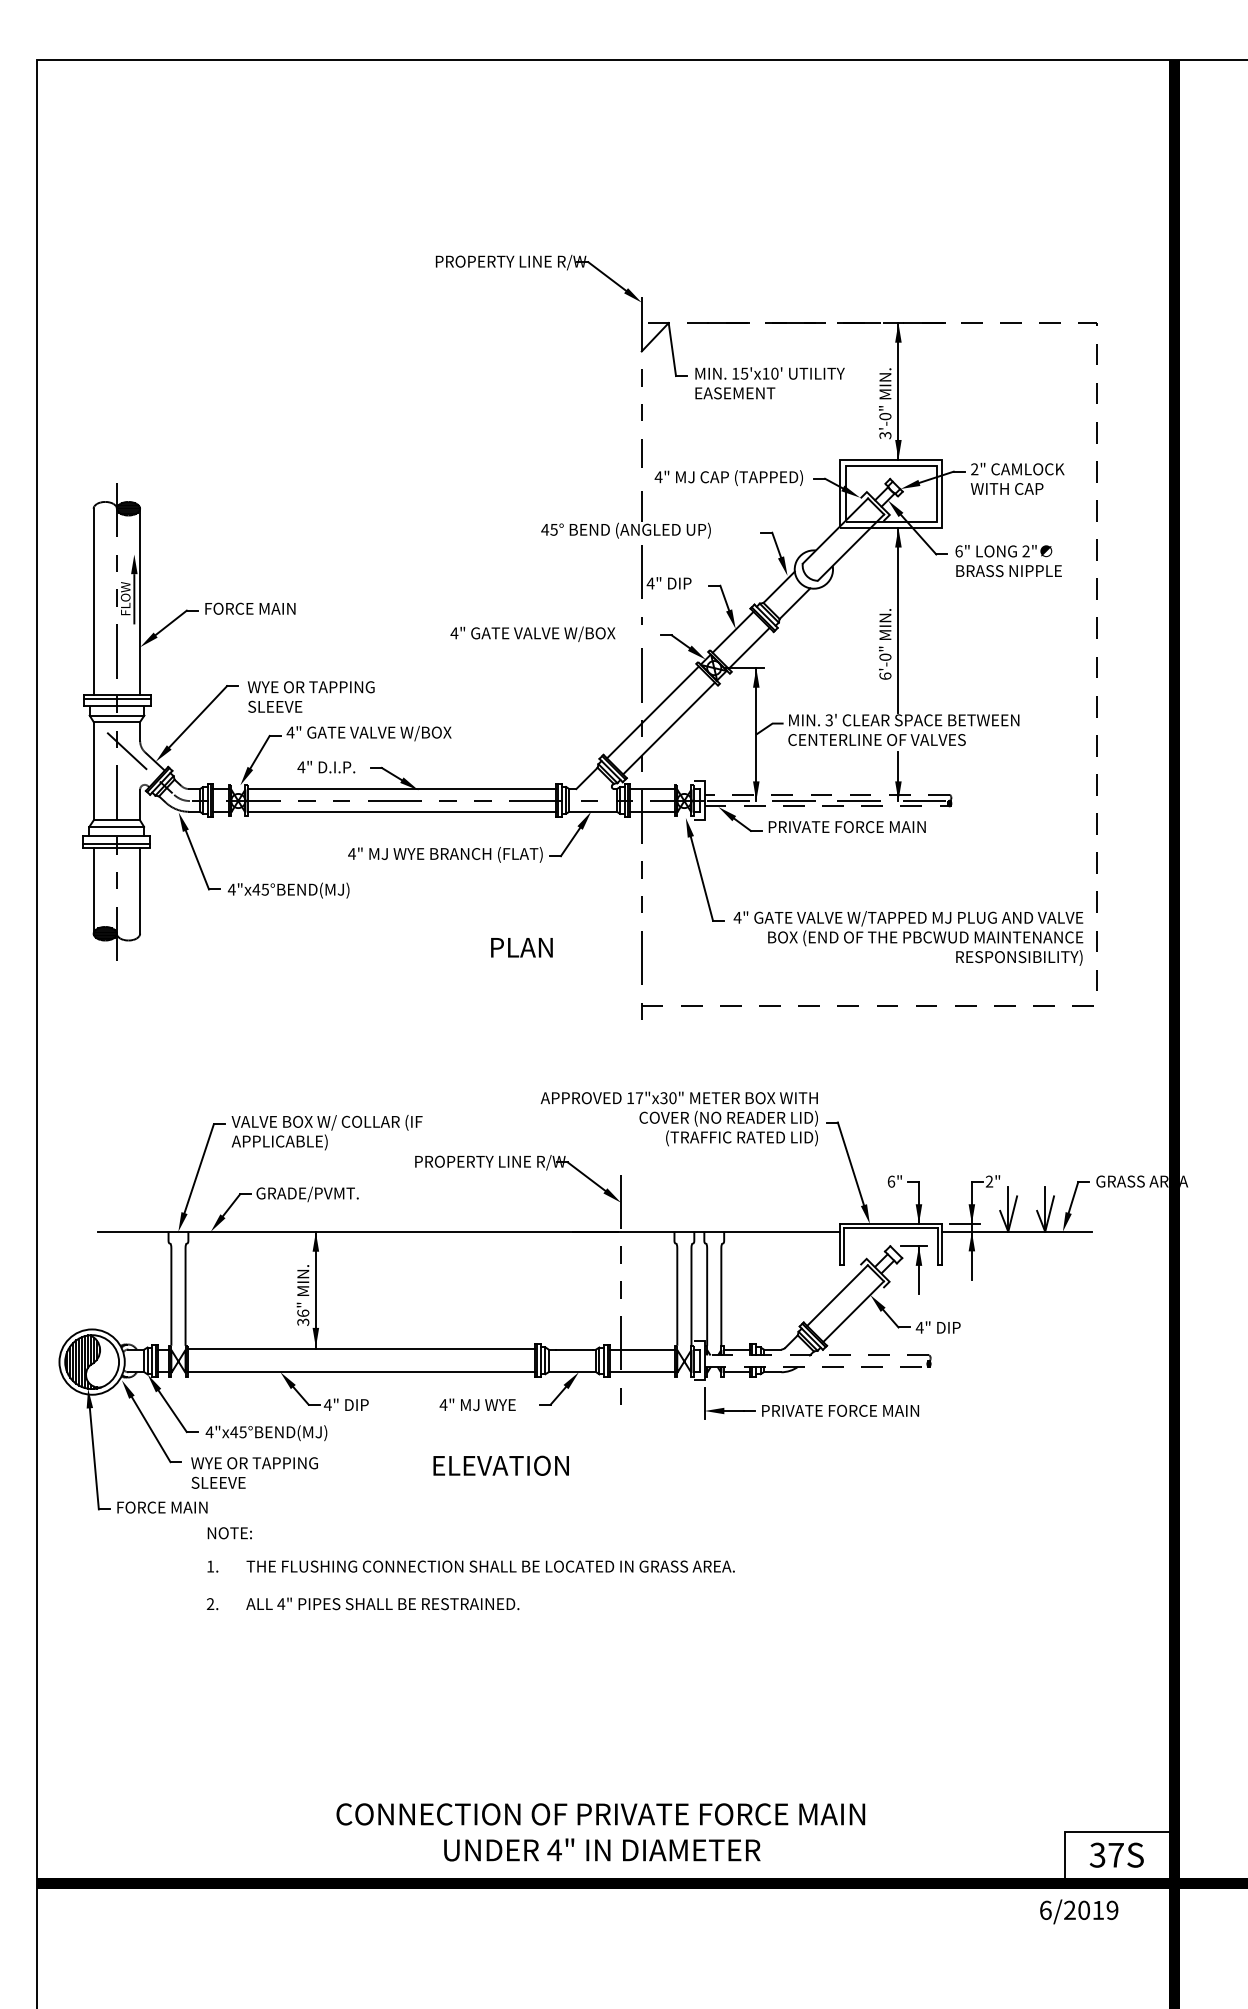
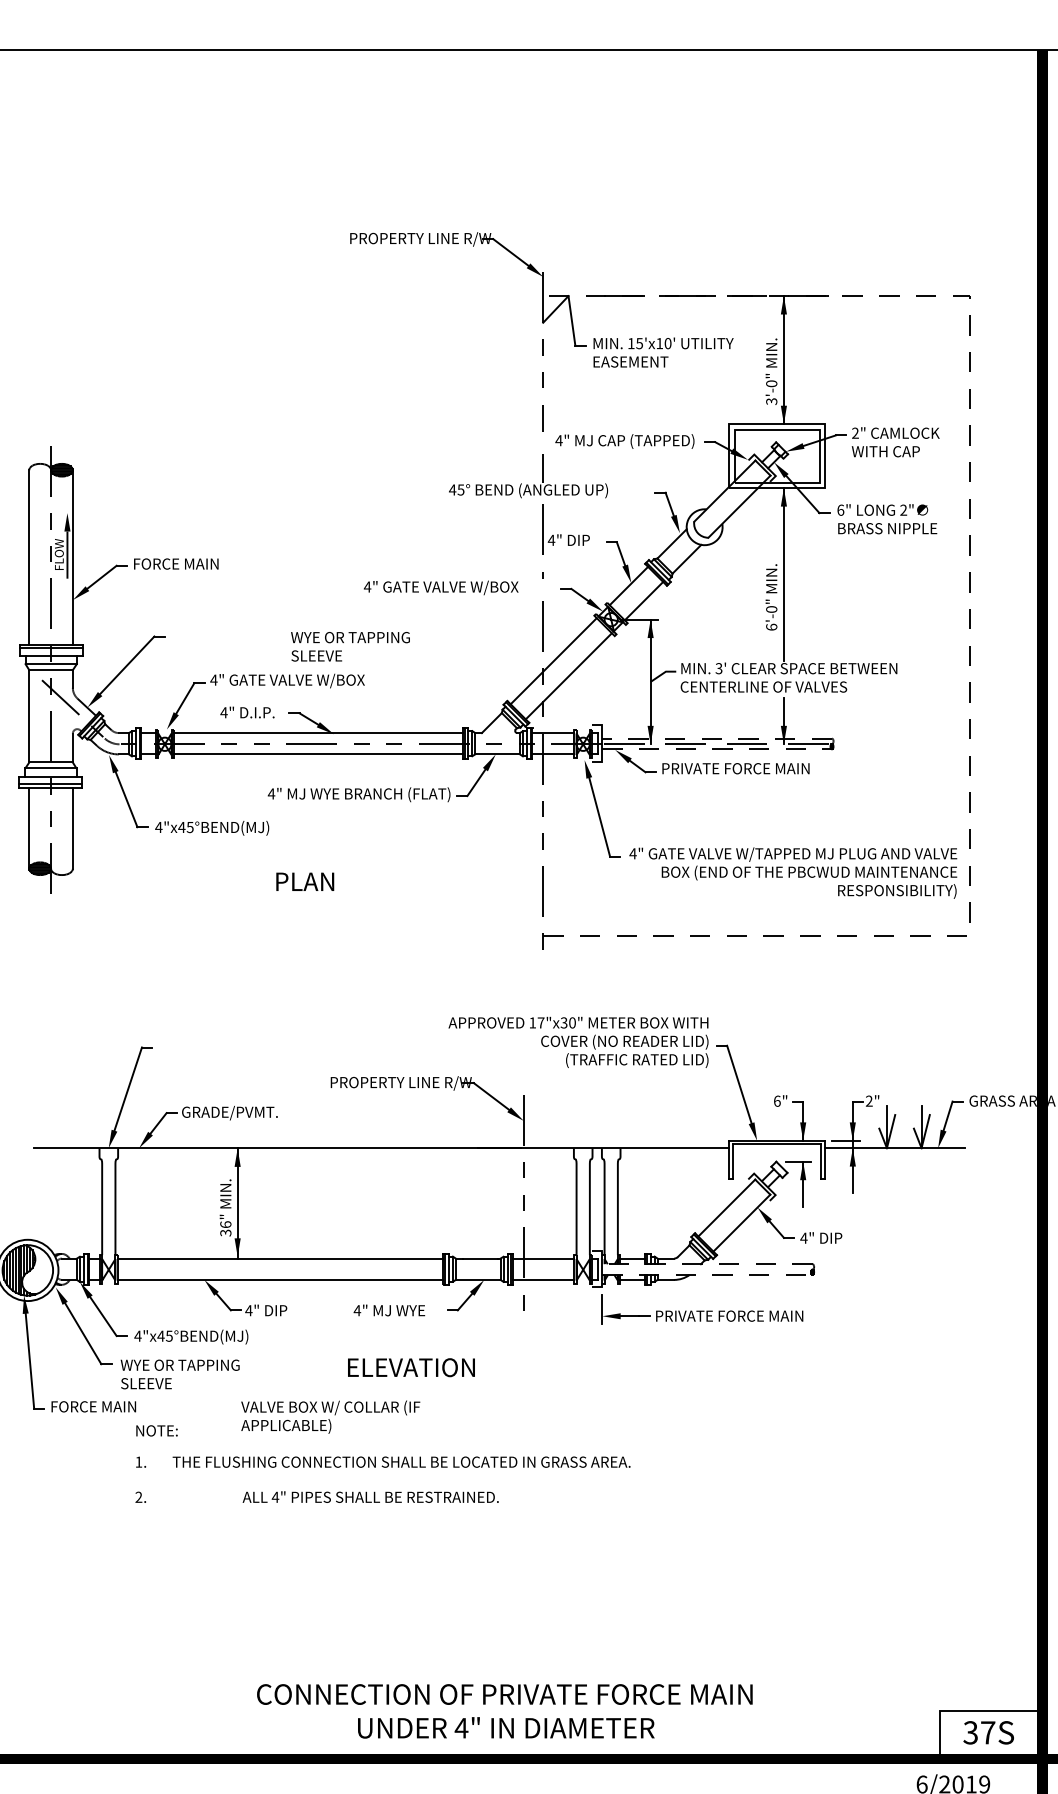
text: (310, 696) -> (349, 646), moved
text: (521, 947) -> (304, 881), moved
text: (326, 1132) -> (330, 1417), moved
text: (382, 1603) -> (370, 1496), moved

